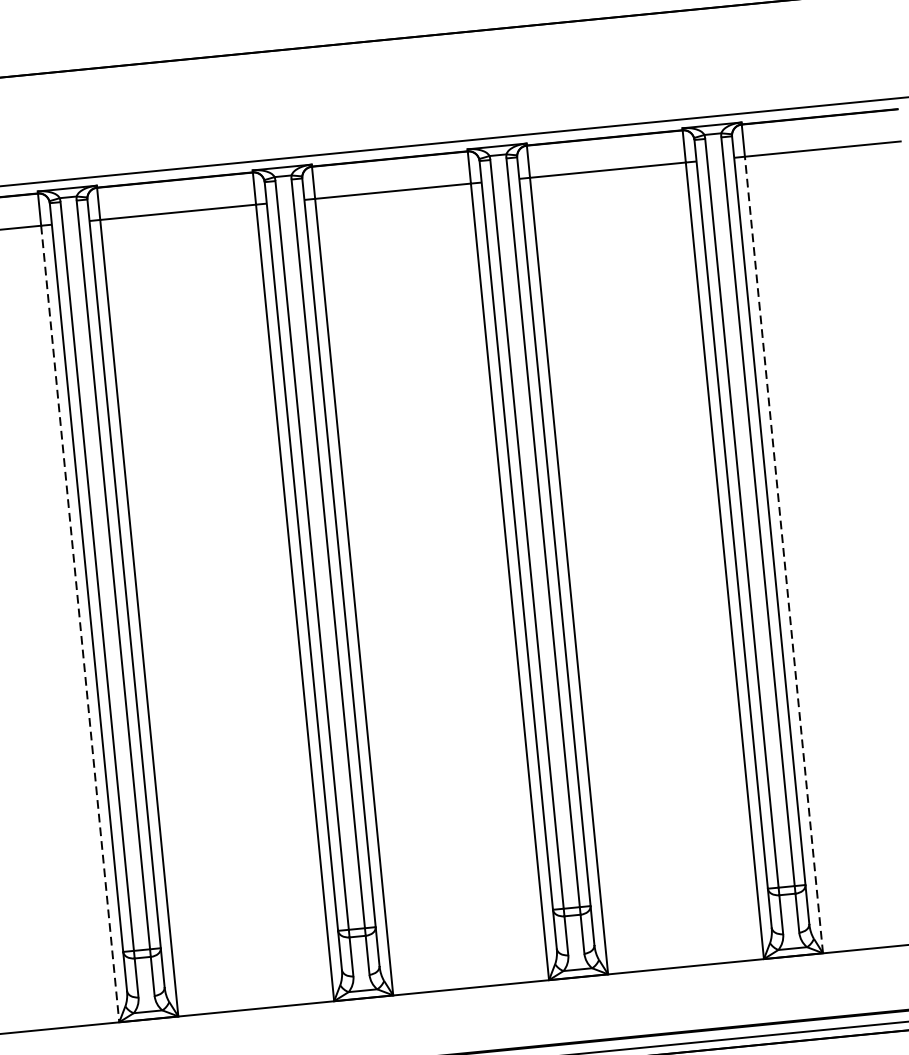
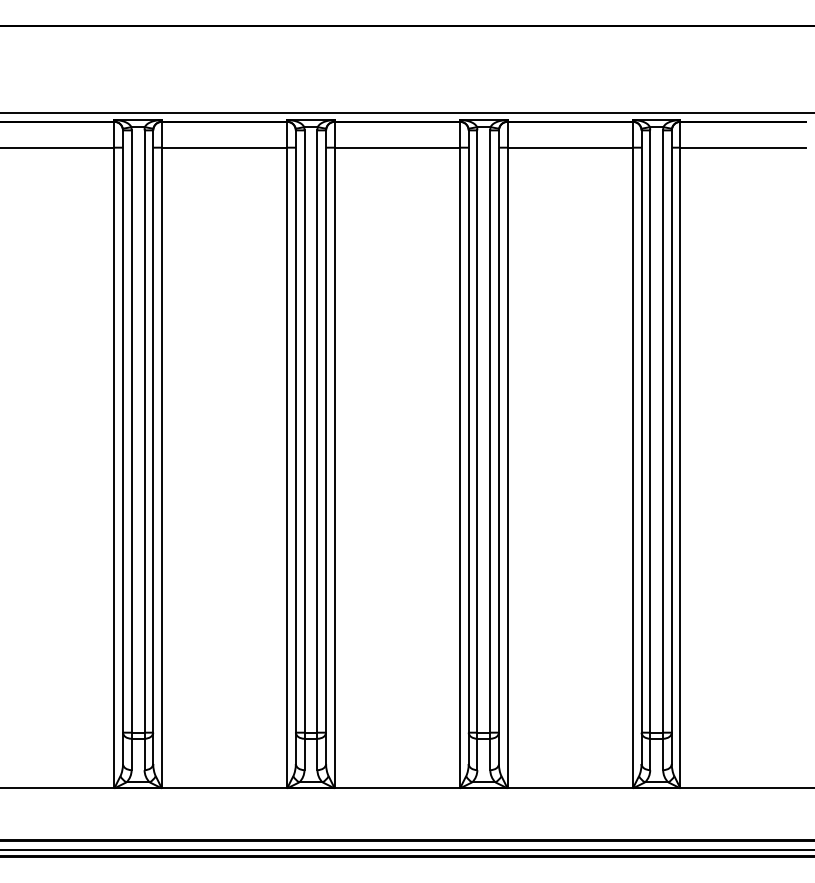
line: (783, 554) -> (680, 467), dashed -> solid
line: (80, 624) -> (114, 468), dashed -> solid

